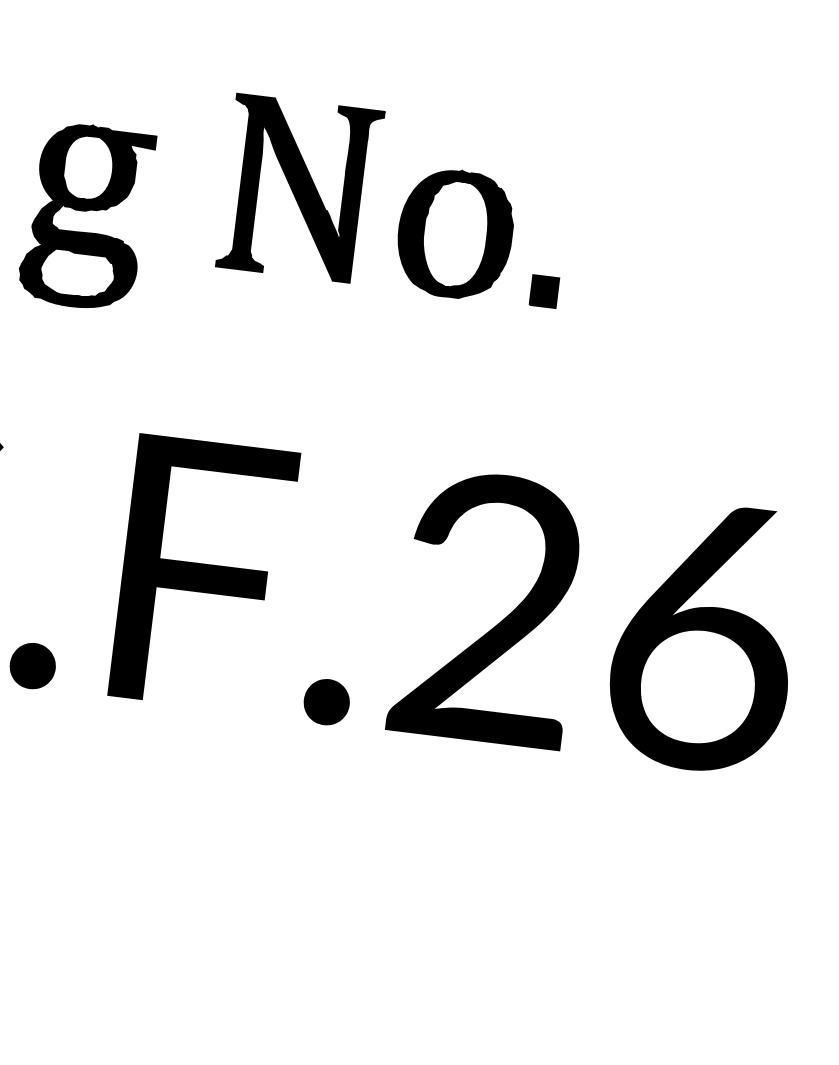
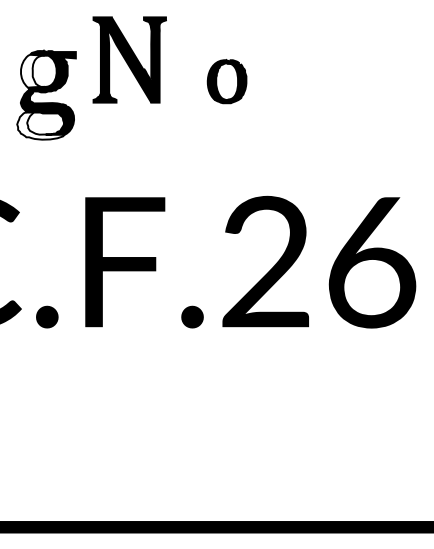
fill: (64, 163) -> (32, 70), removed
part: (299, 187) -> (129, 59), moved
part: (454, 233) -> (226, 81), size x0.7
fill: (66, 276) -> (40, 125), removed
part: (543, 291) -> (273, 104), removed

